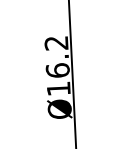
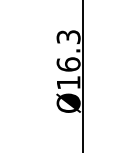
text: (56, 43) -> (68, 37), Ø16.2 -> Ø16.3

